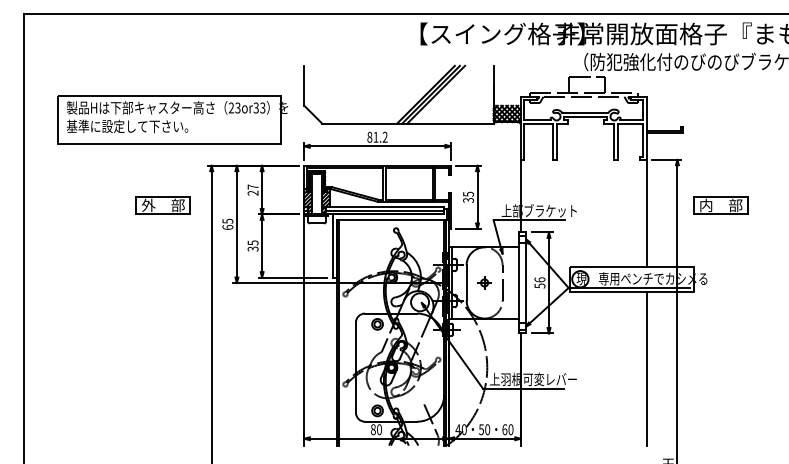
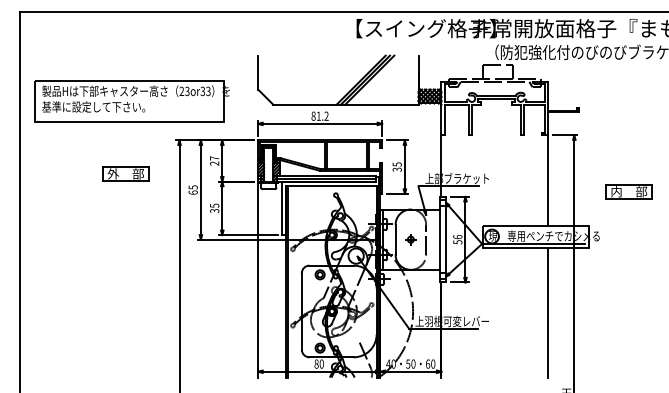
part: (172, 119) -> (131, 101), moved
part: (162, 205) -> (125, 174), moved
part: (720, 205) -> (628, 191), moved

